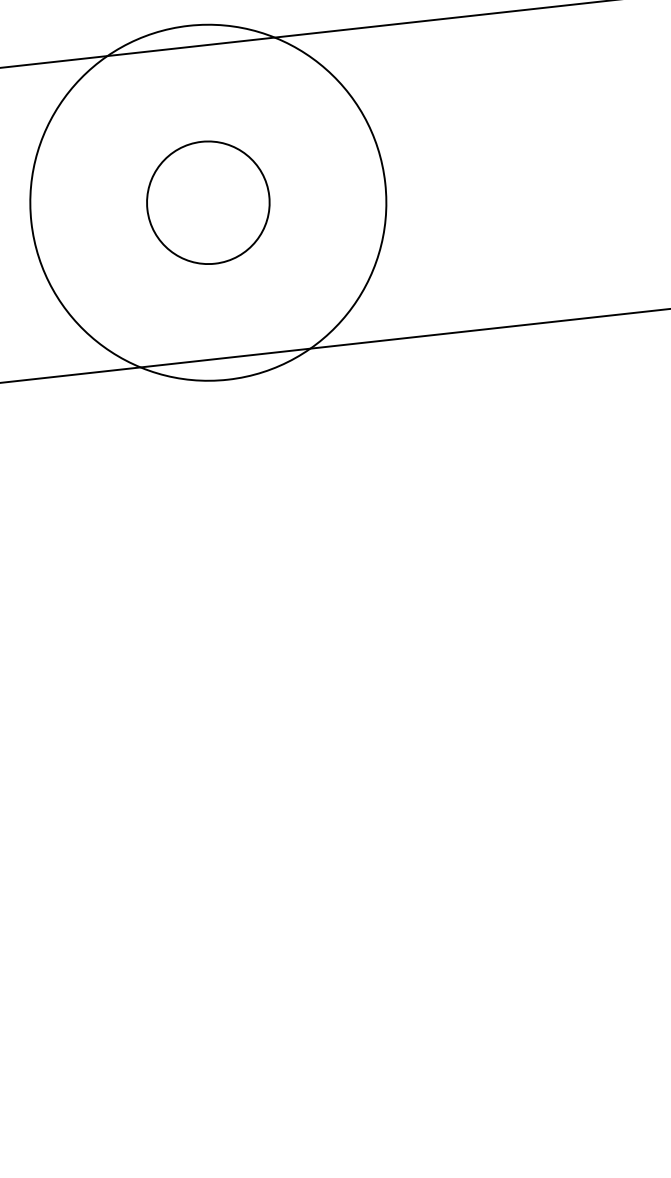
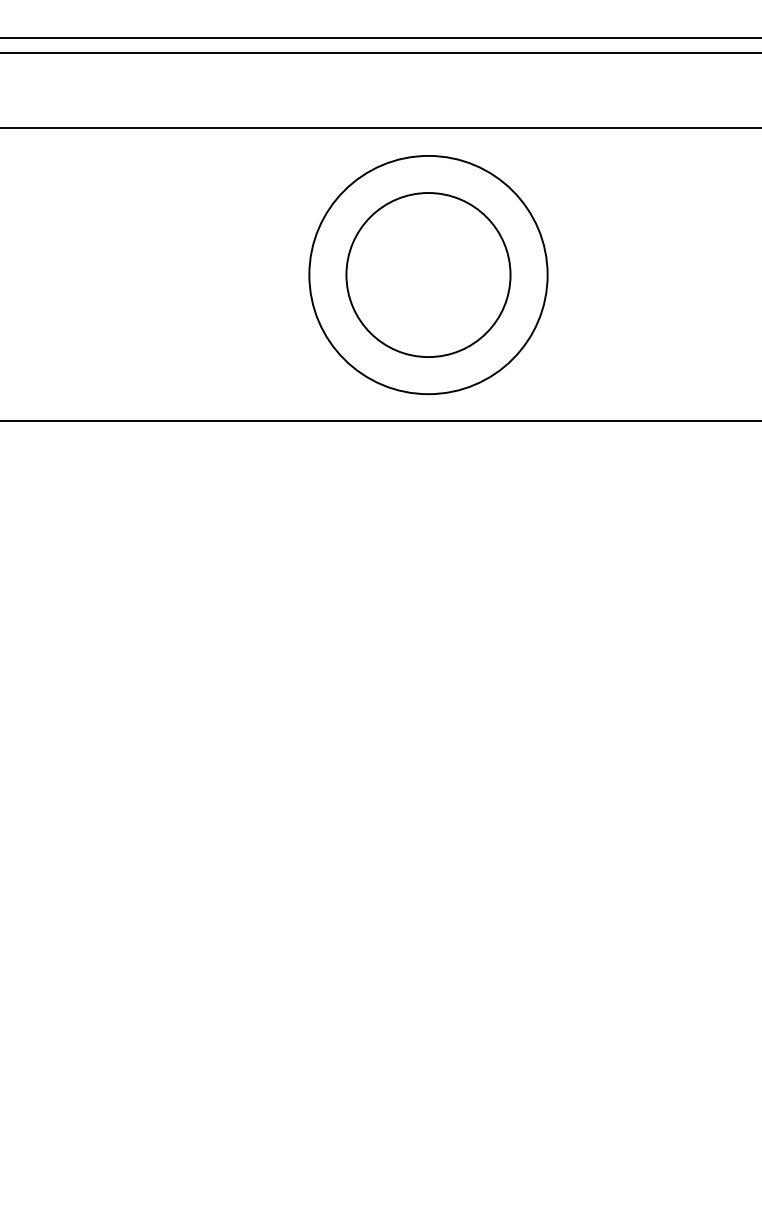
circle: (208, 202) -> (428, 274), size x0.71
circle: (208, 203) -> (428, 275), size x1.43

